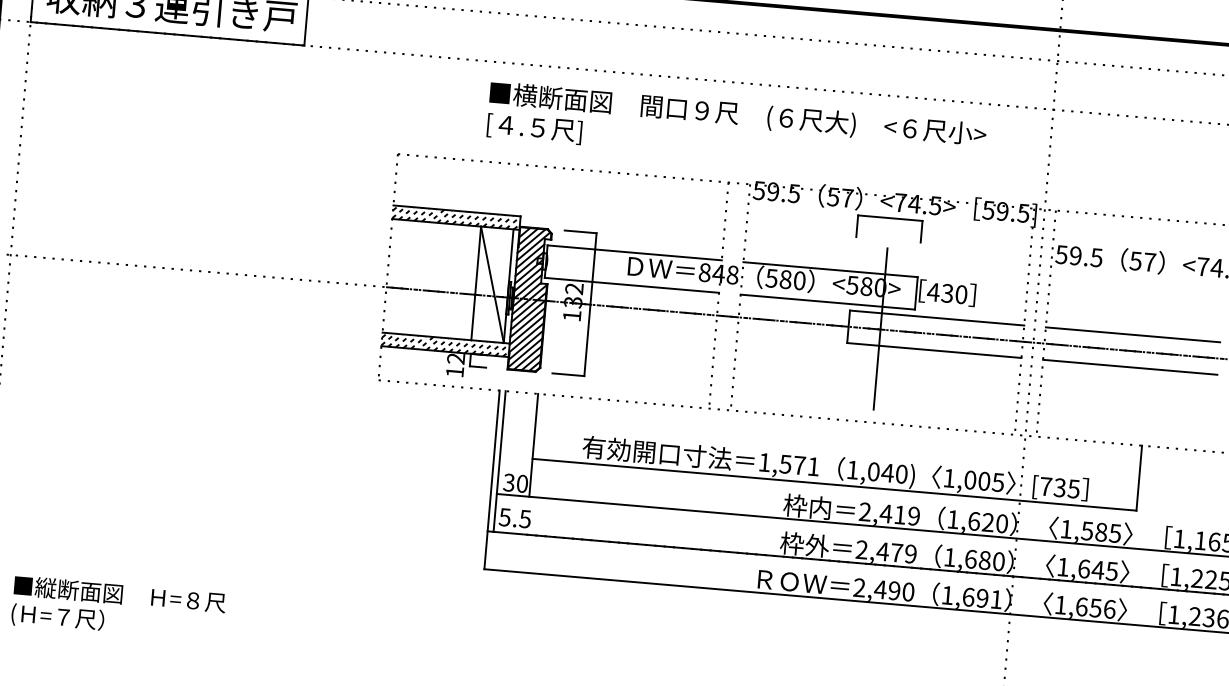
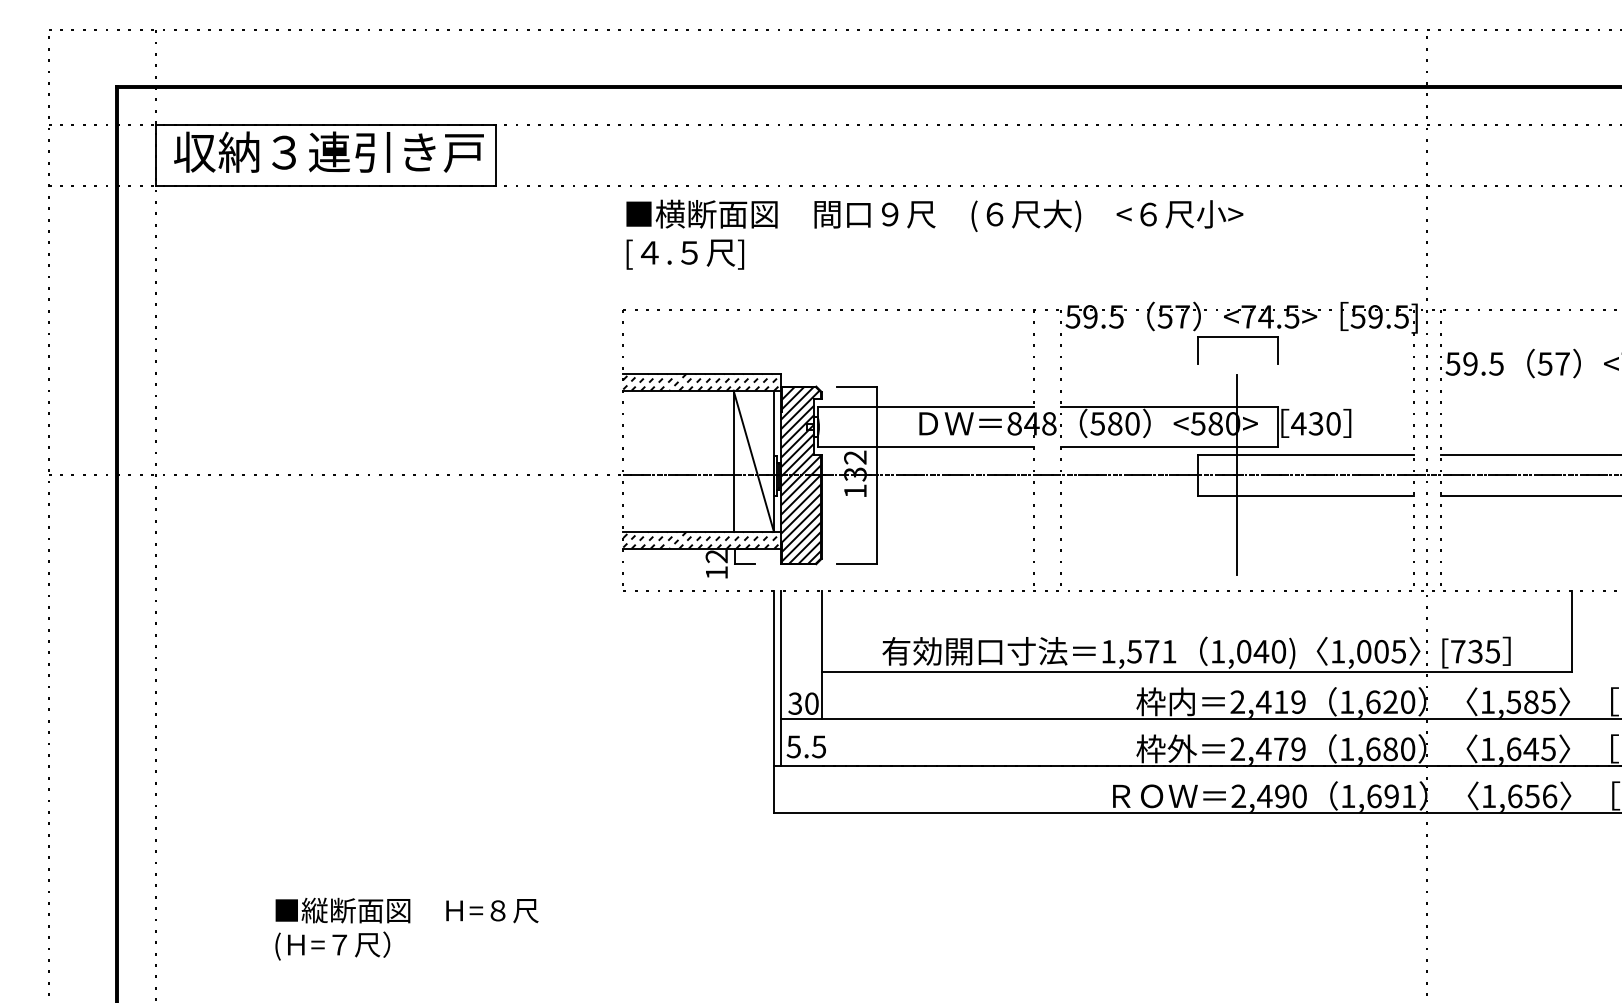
text: (736, 130) -> (934, 234), moved
text: (118, 608) -> (406, 928), moved

